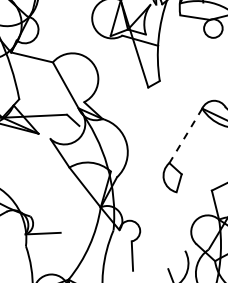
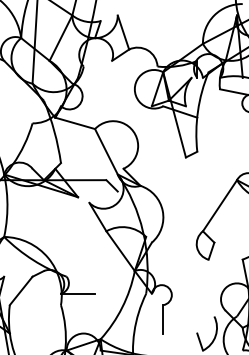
line: (186, 135) -> (220, 205), dashed -> solid

